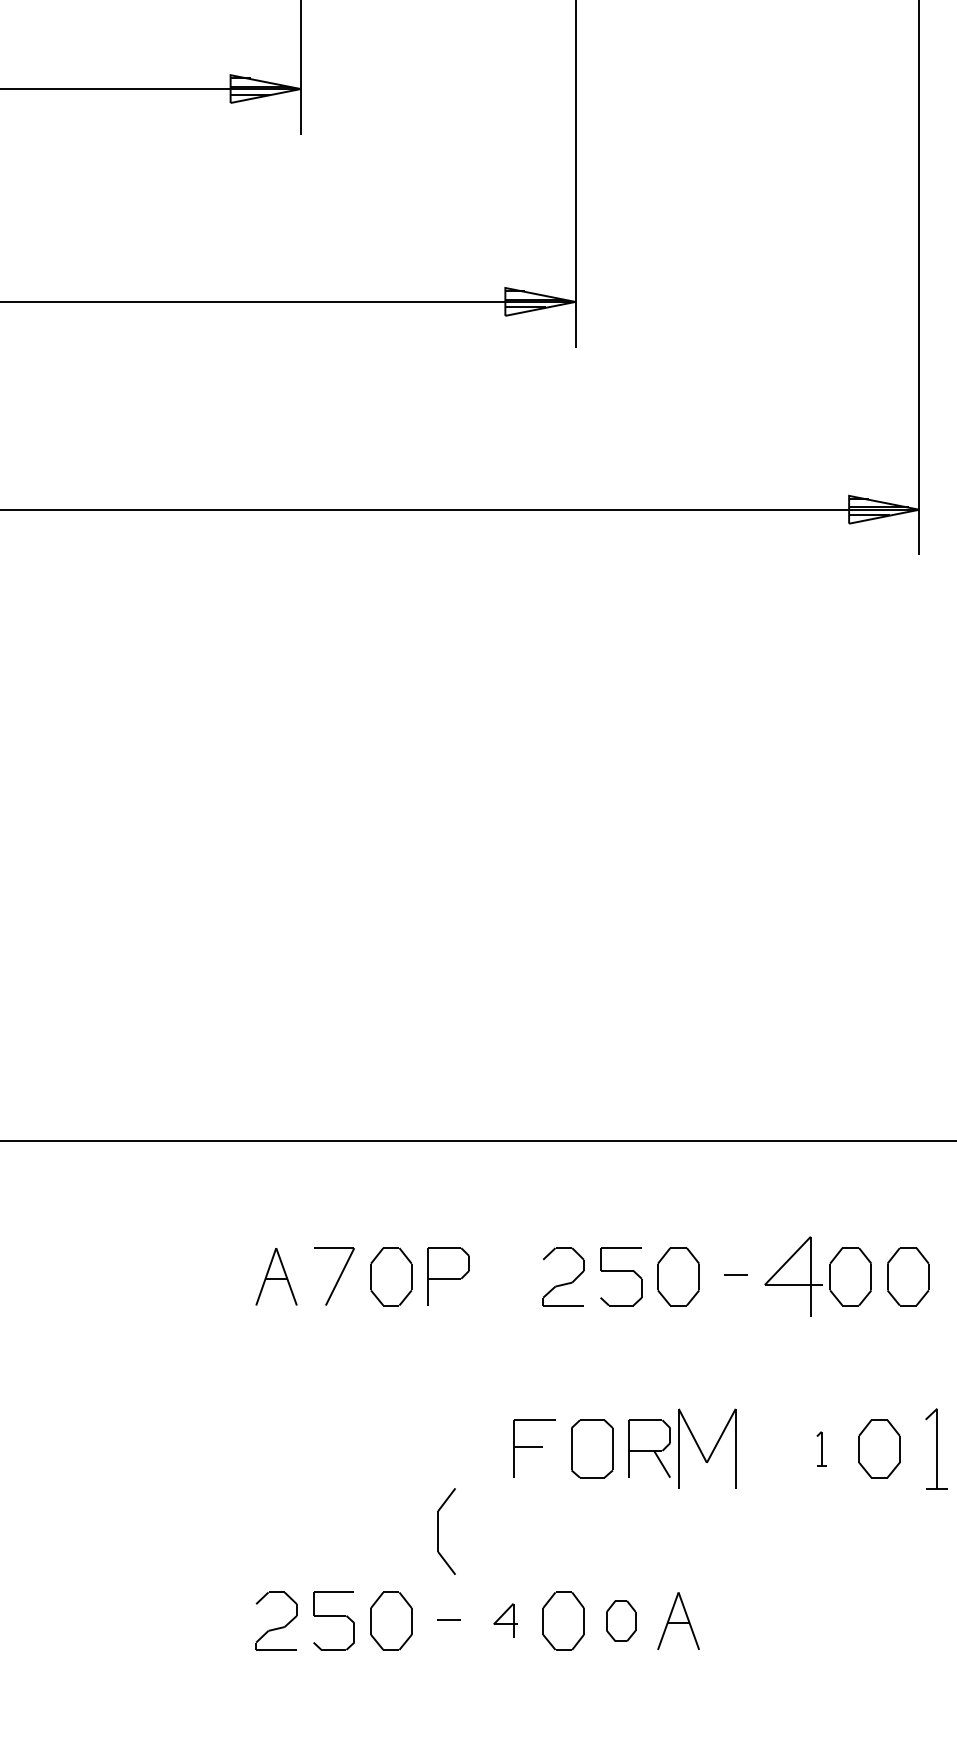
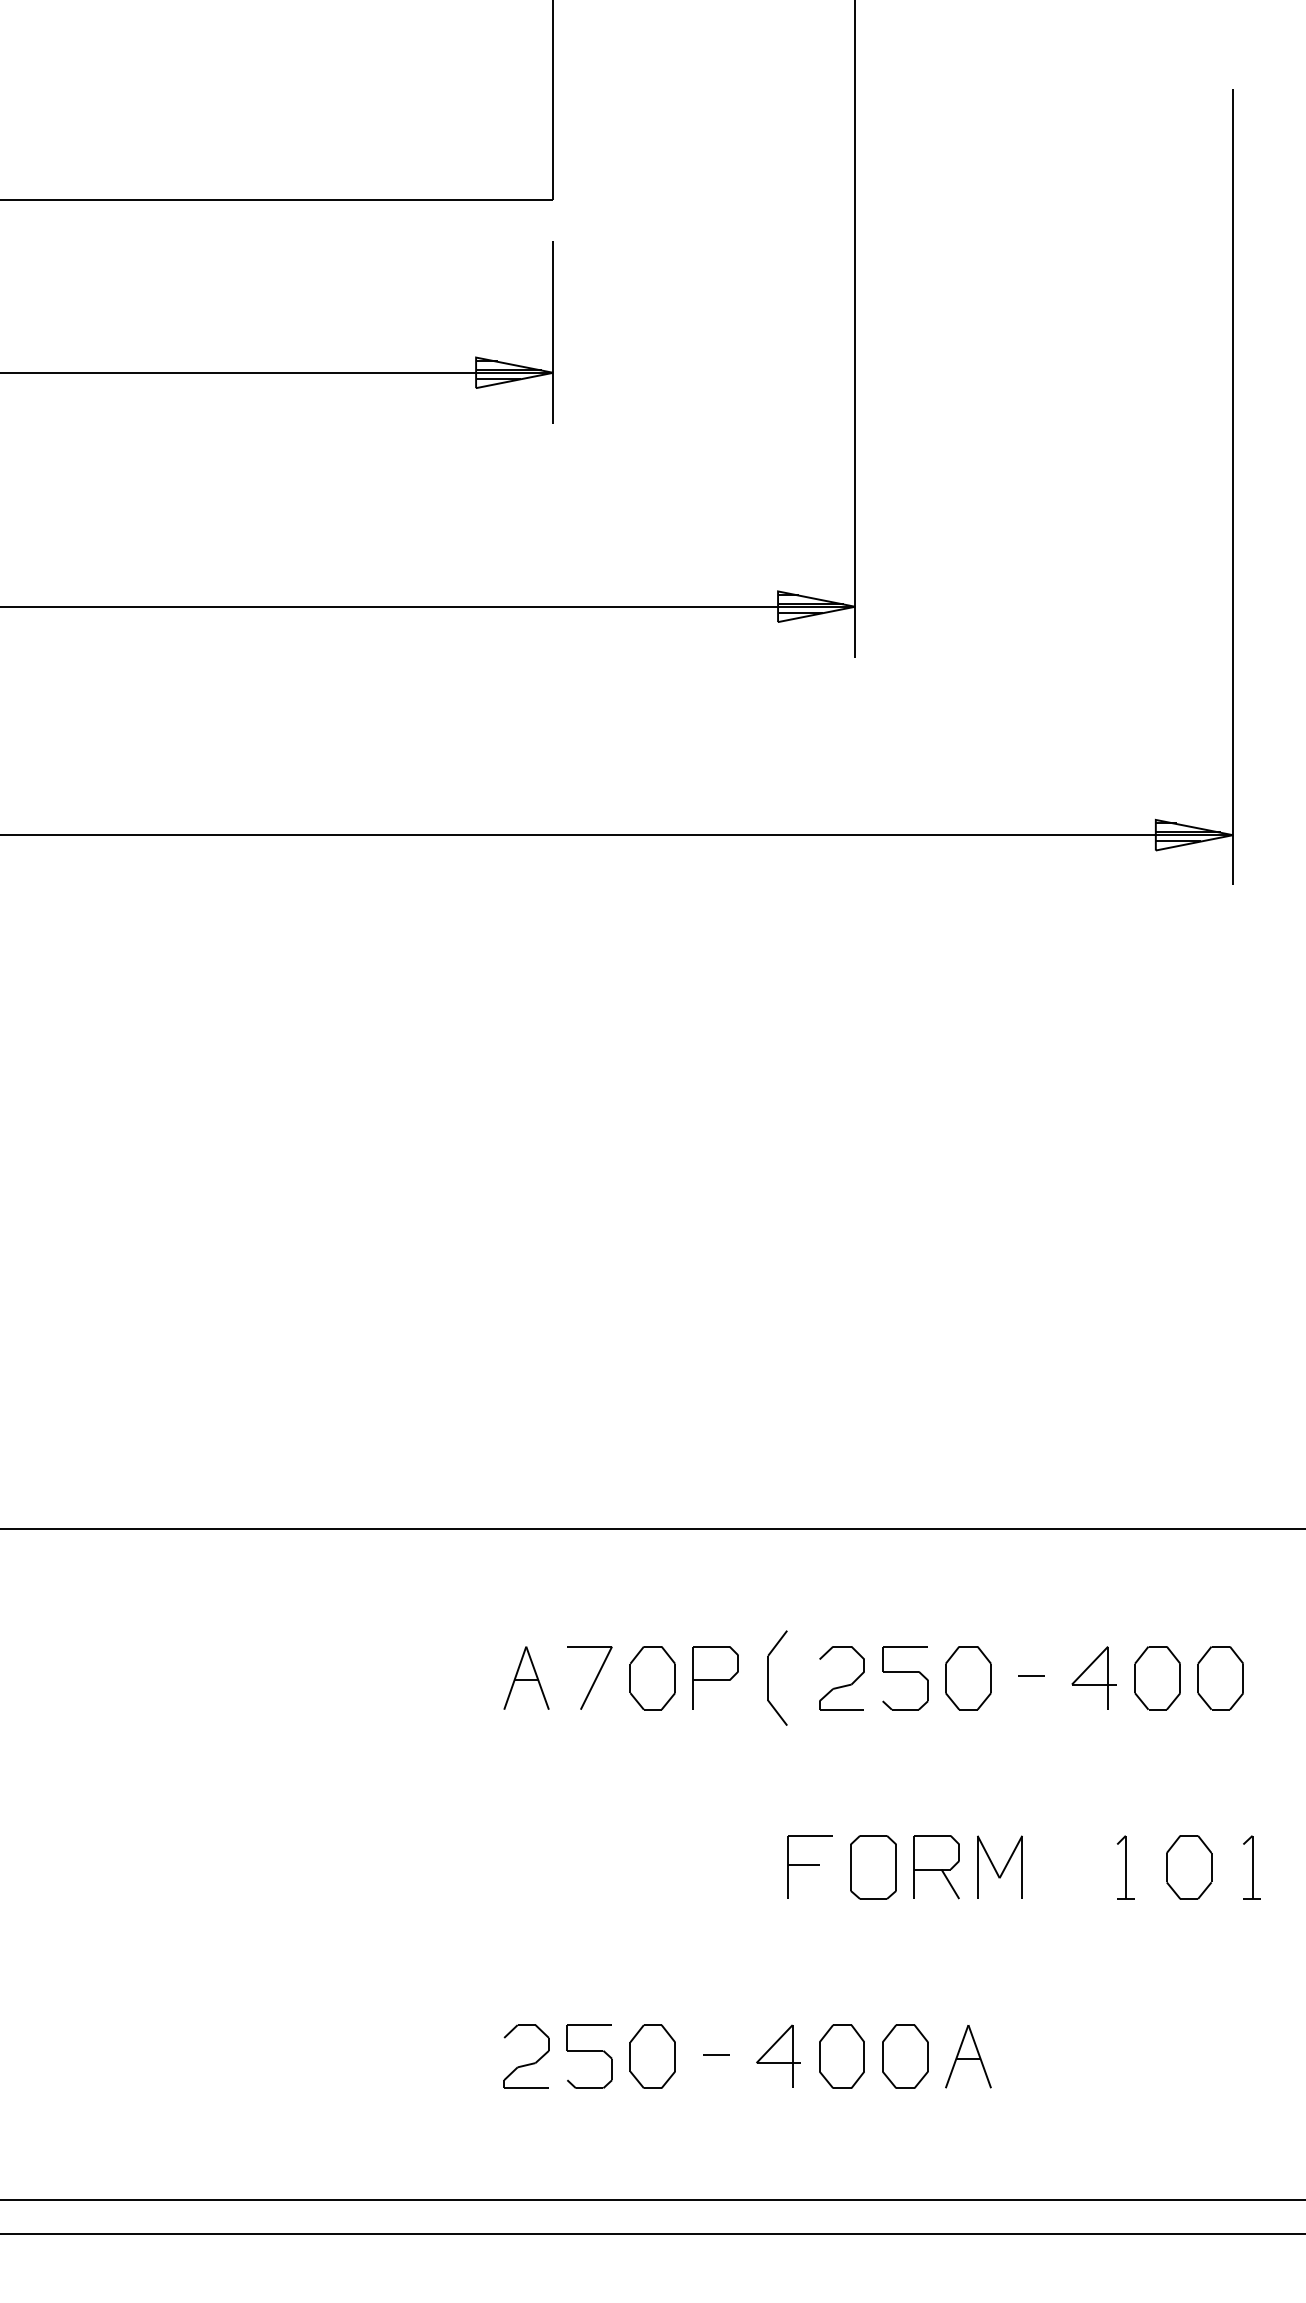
part: (792, 1276) -> (1093, 1677), size x0.71
part: (706, 1448) -> (999, 1866), size x0.71
part: (821, 1449) -> (1125, 1867), size x1.67
part: (936, 1449) -> (1251, 1867), size x0.71
part: (438, 1530) -> (768, 1677), moved
part: (505, 1620) -> (778, 2055), size x1.67
part: (621, 1621) -> (905, 2056), size x1.43

